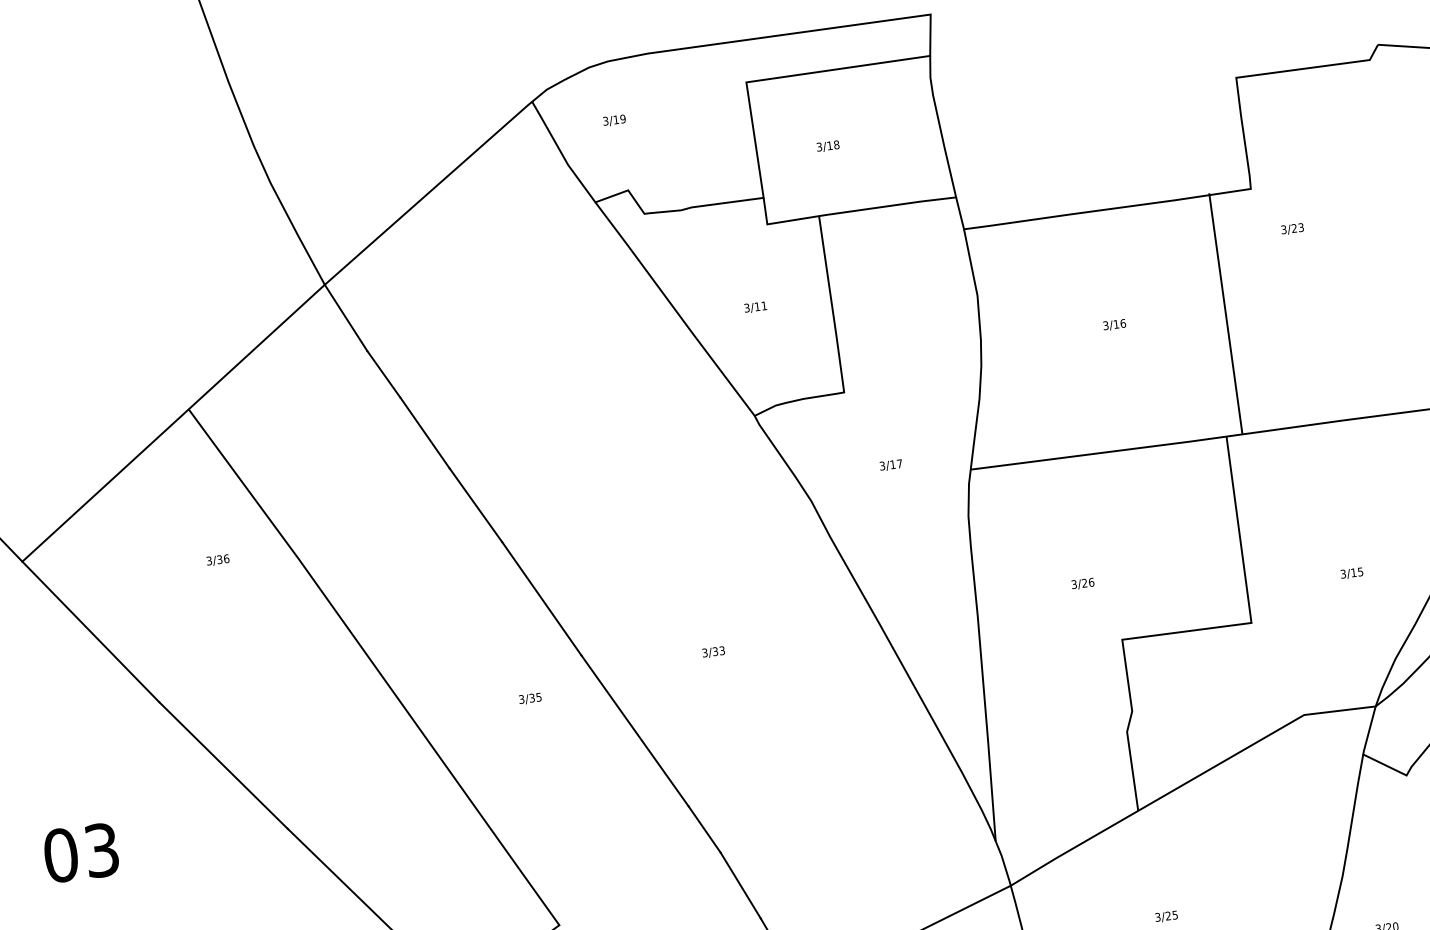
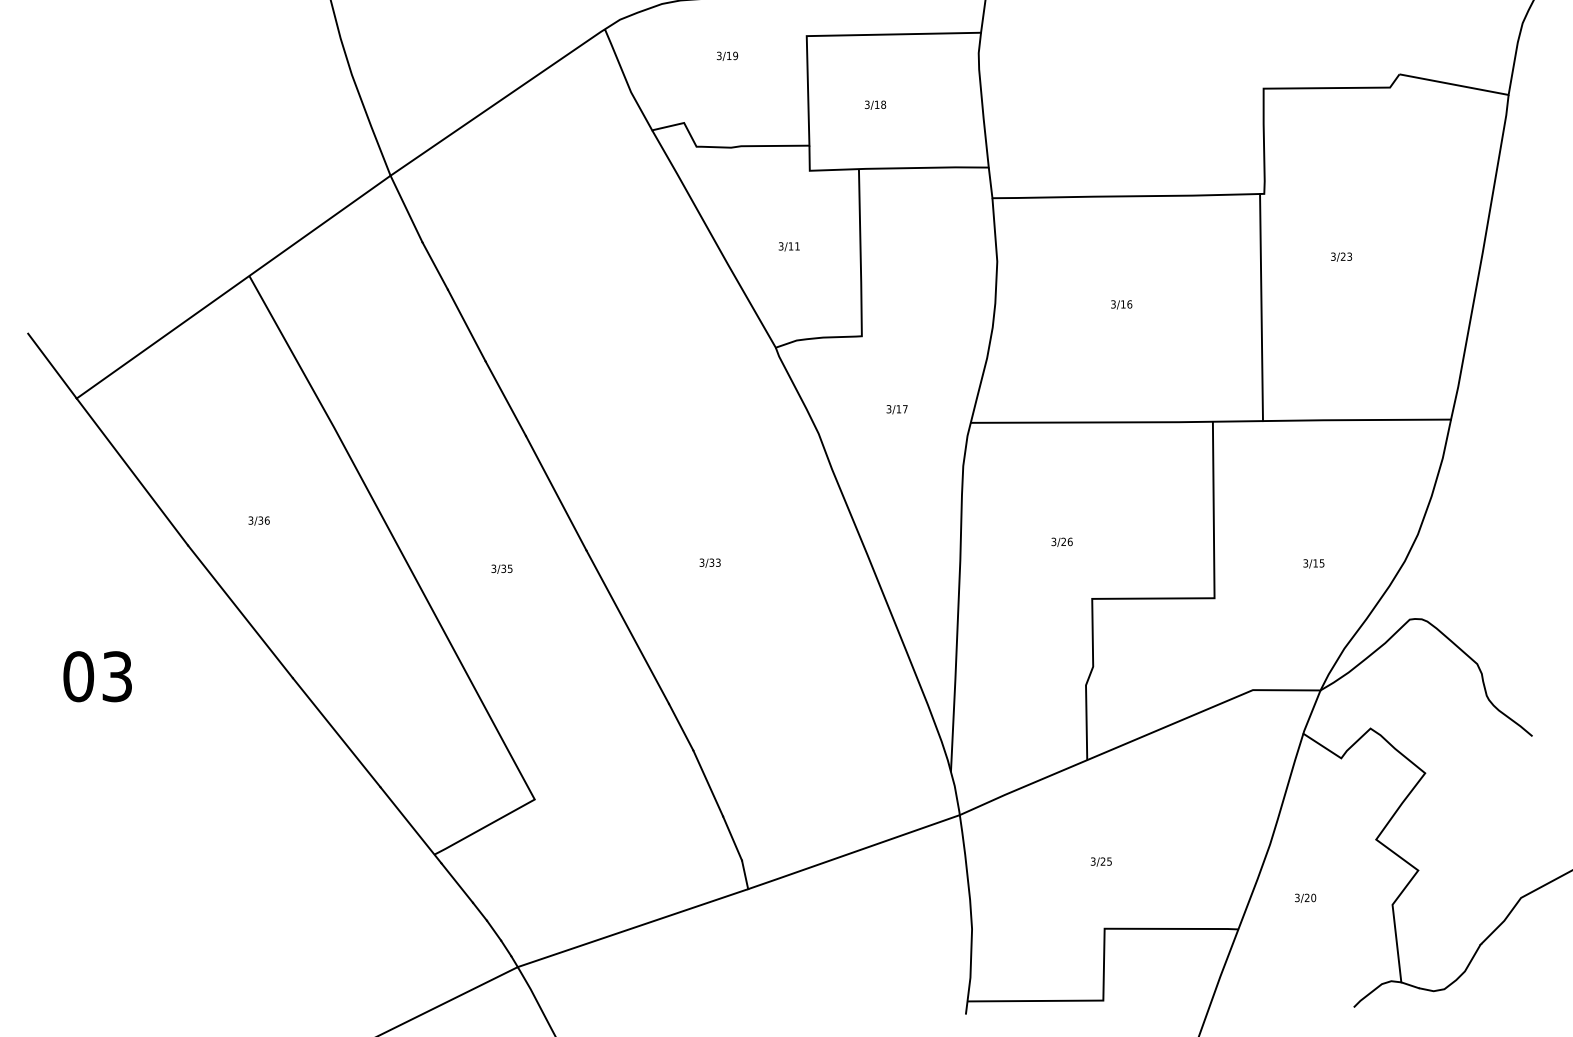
text: (614, 119) -> (727, 55), moved
text: (1292, 228) -> (1341, 256), moved
line: (1225, 314) -> (1261, 307), moved
text: (217, 559) -> (258, 520), moved
text: (529, 698) -> (501, 568), moved

